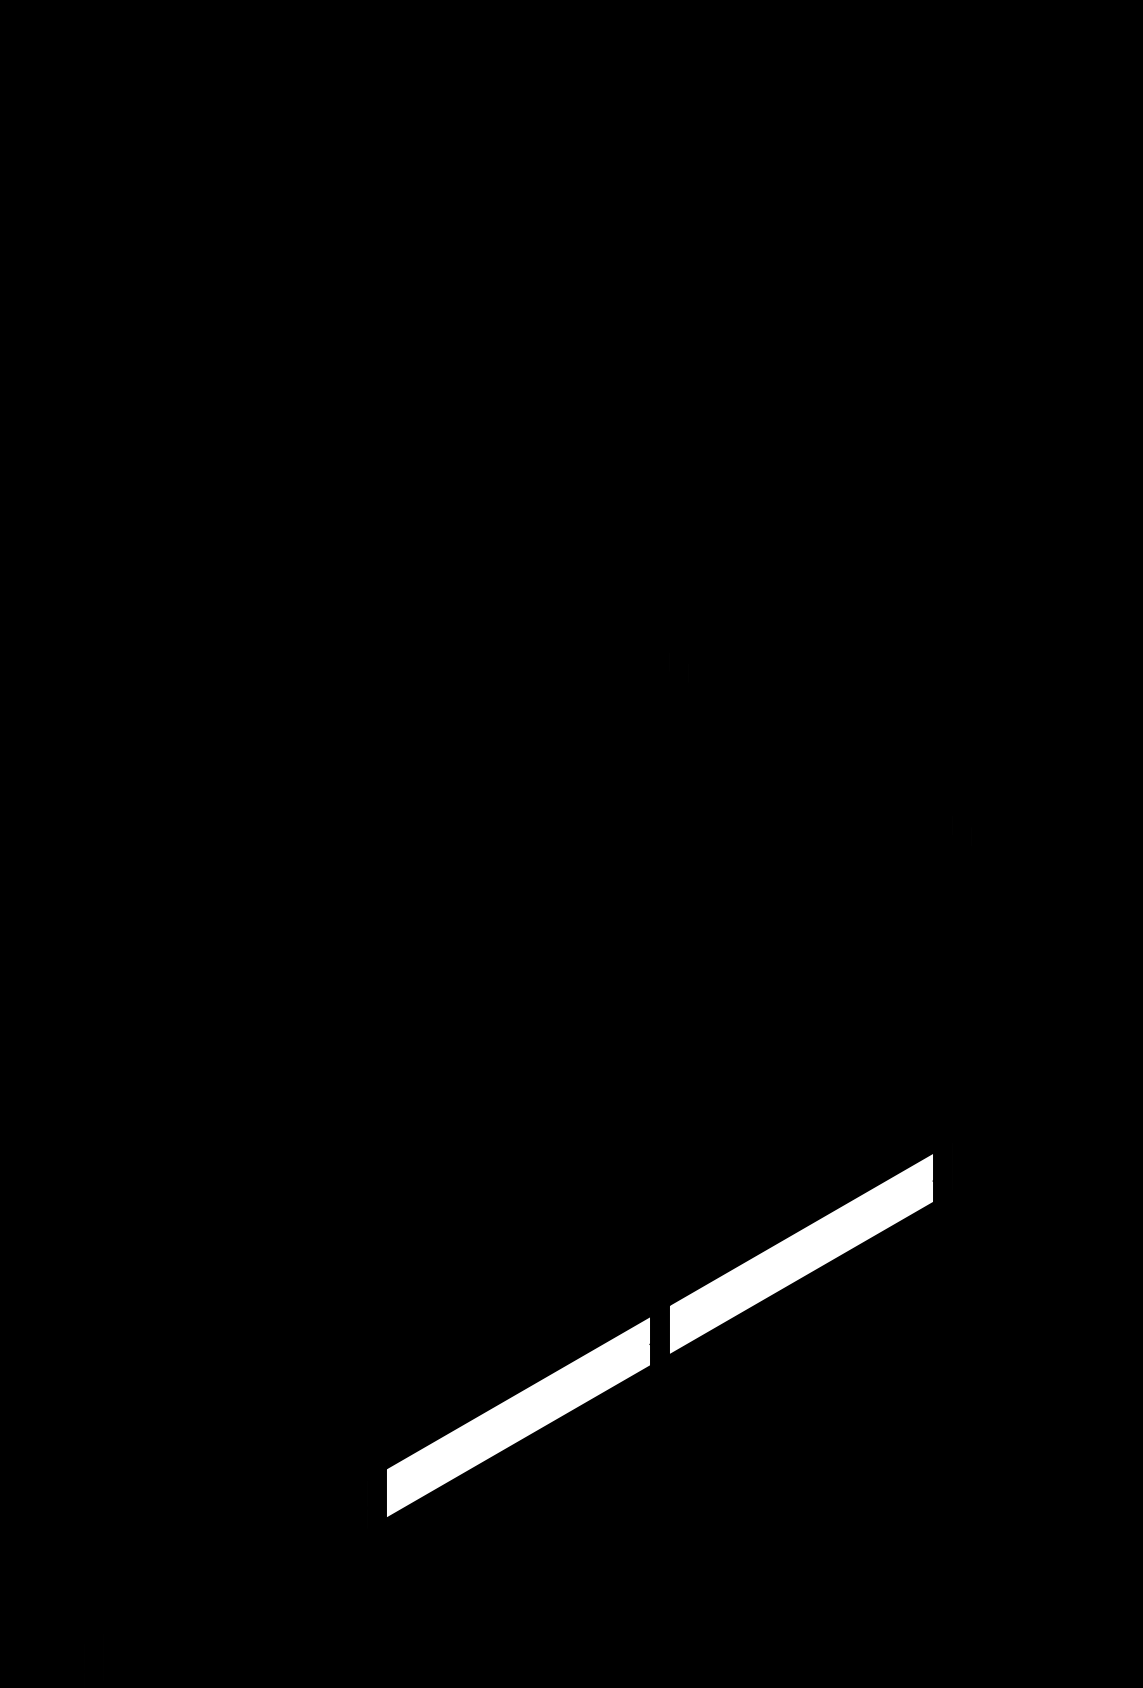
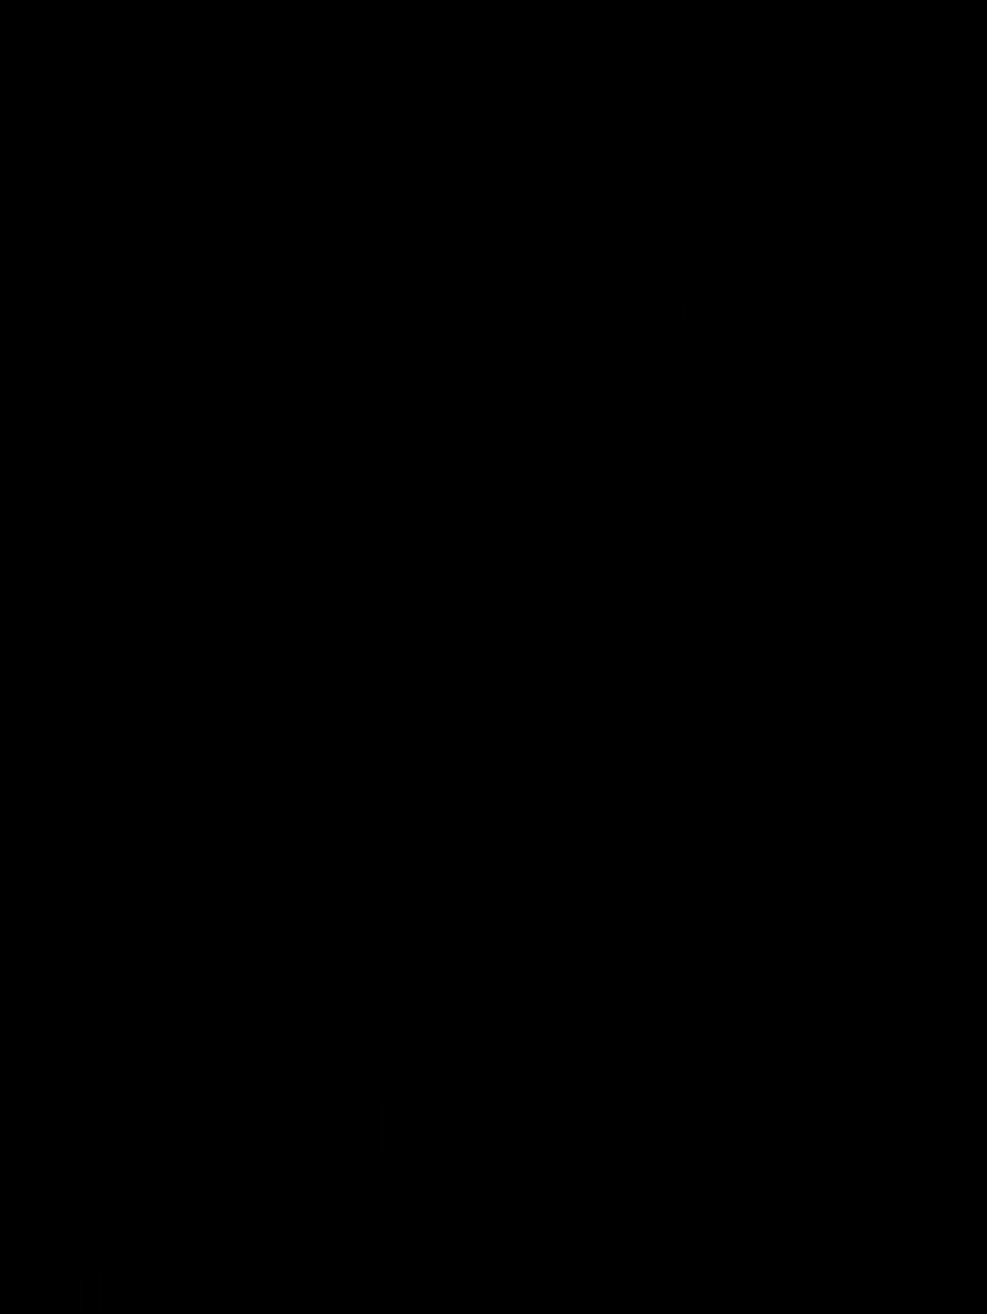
fill: (801, 1253) -> (797, 888), added
fill: (518, 1417) -> (514, 1052), added

